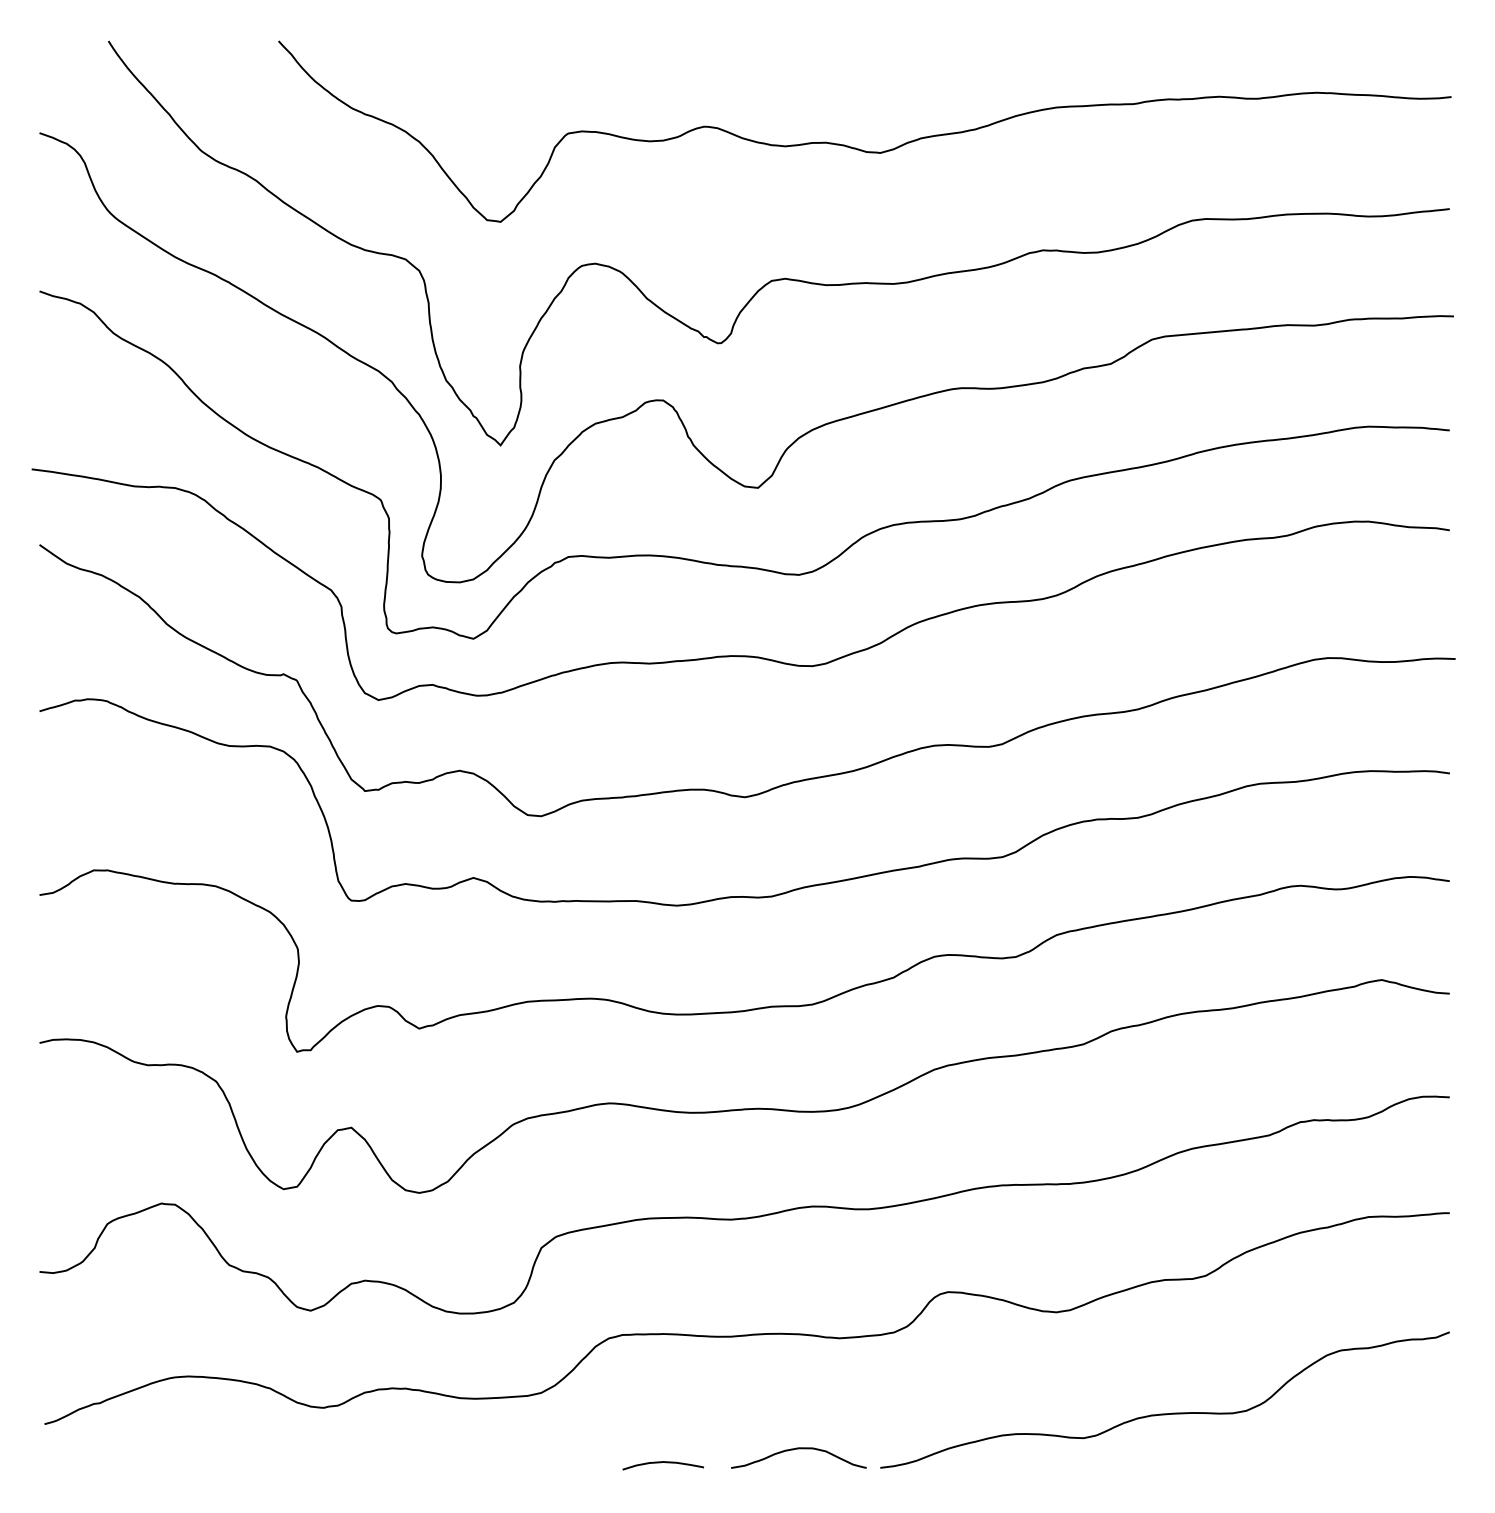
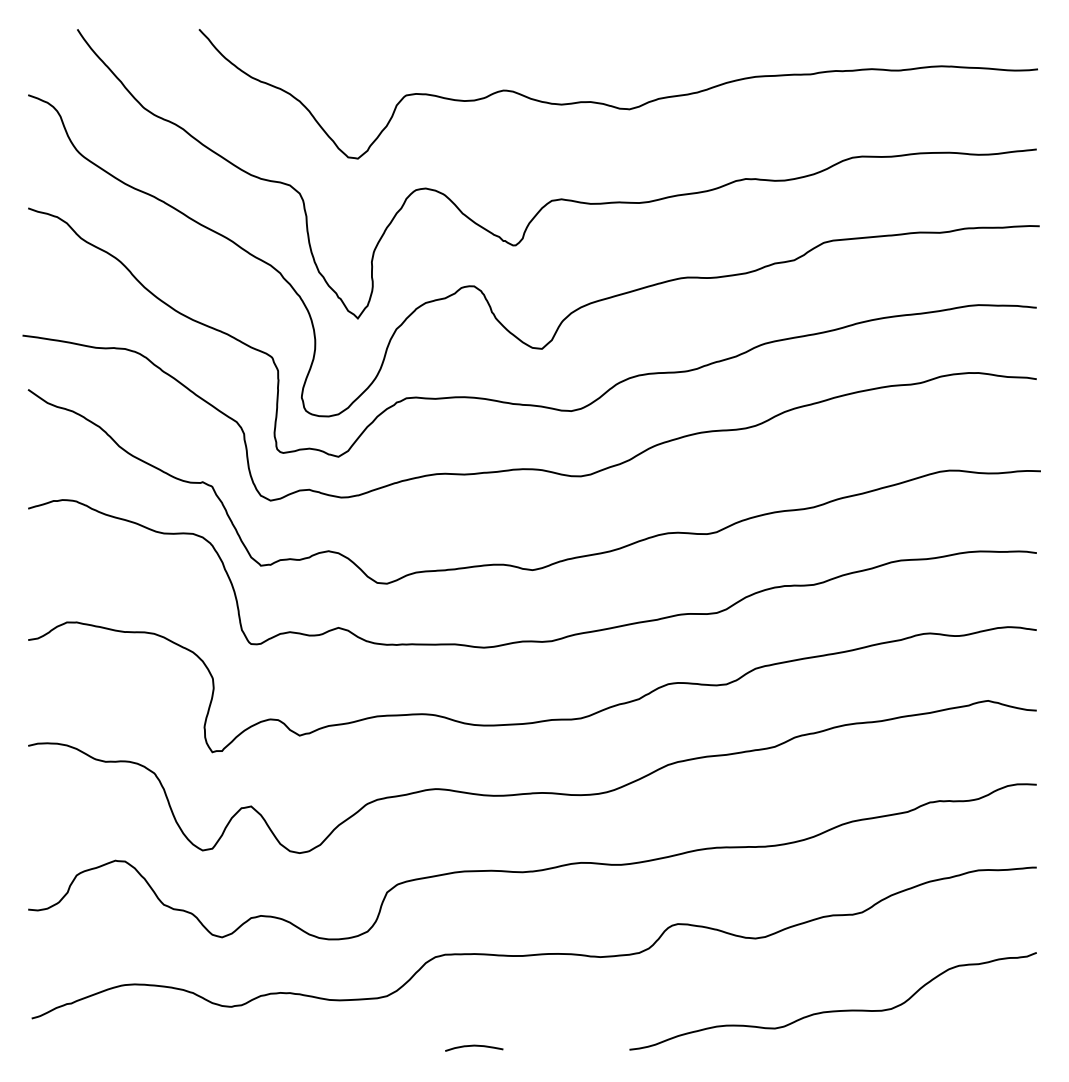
curve: (795, 1450) -> (568, 1037), removed

